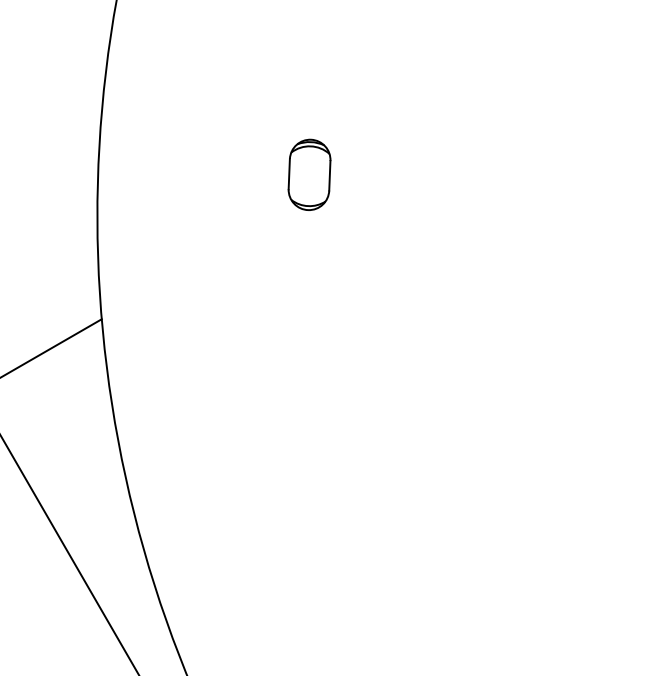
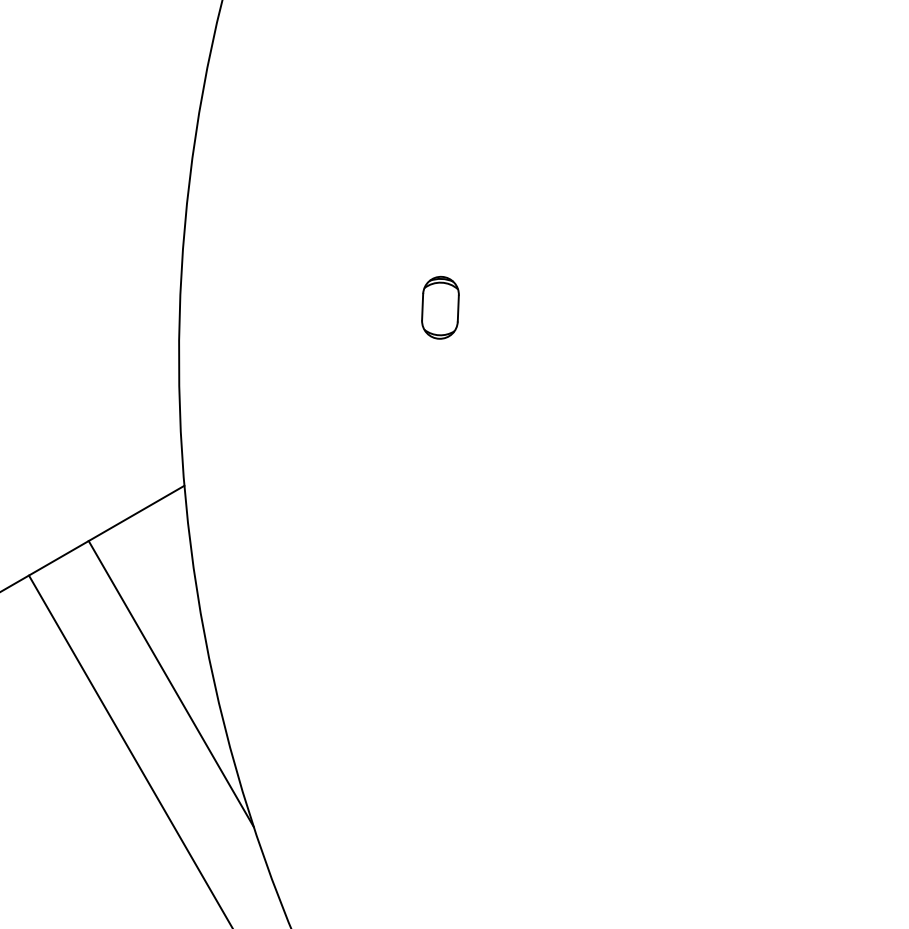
part: (309, 174) -> (440, 307), size x0.71
line: (90, 480) -> (170, 684), added

